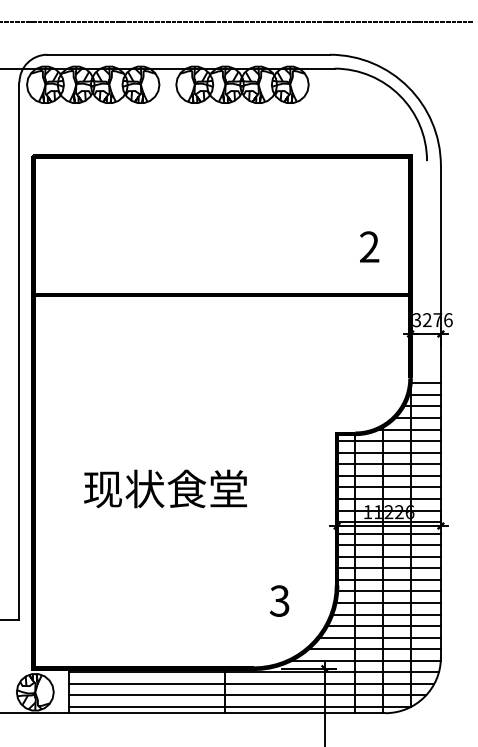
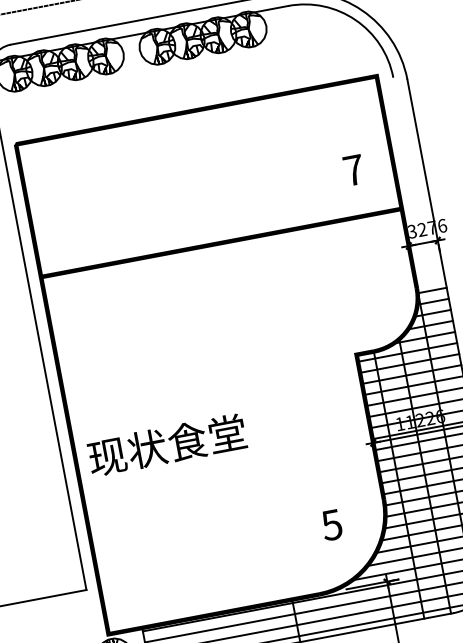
text: (369, 246) -> (353, 169), 2 -> 7
text: (165, 488) -> (166, 444), moved
text: (279, 600) -> (331, 524), 3 -> 5

